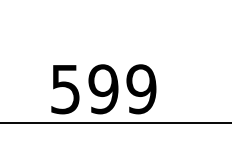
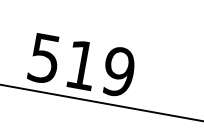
text: (103, 89) -> (81, 65), 599 -> 519

